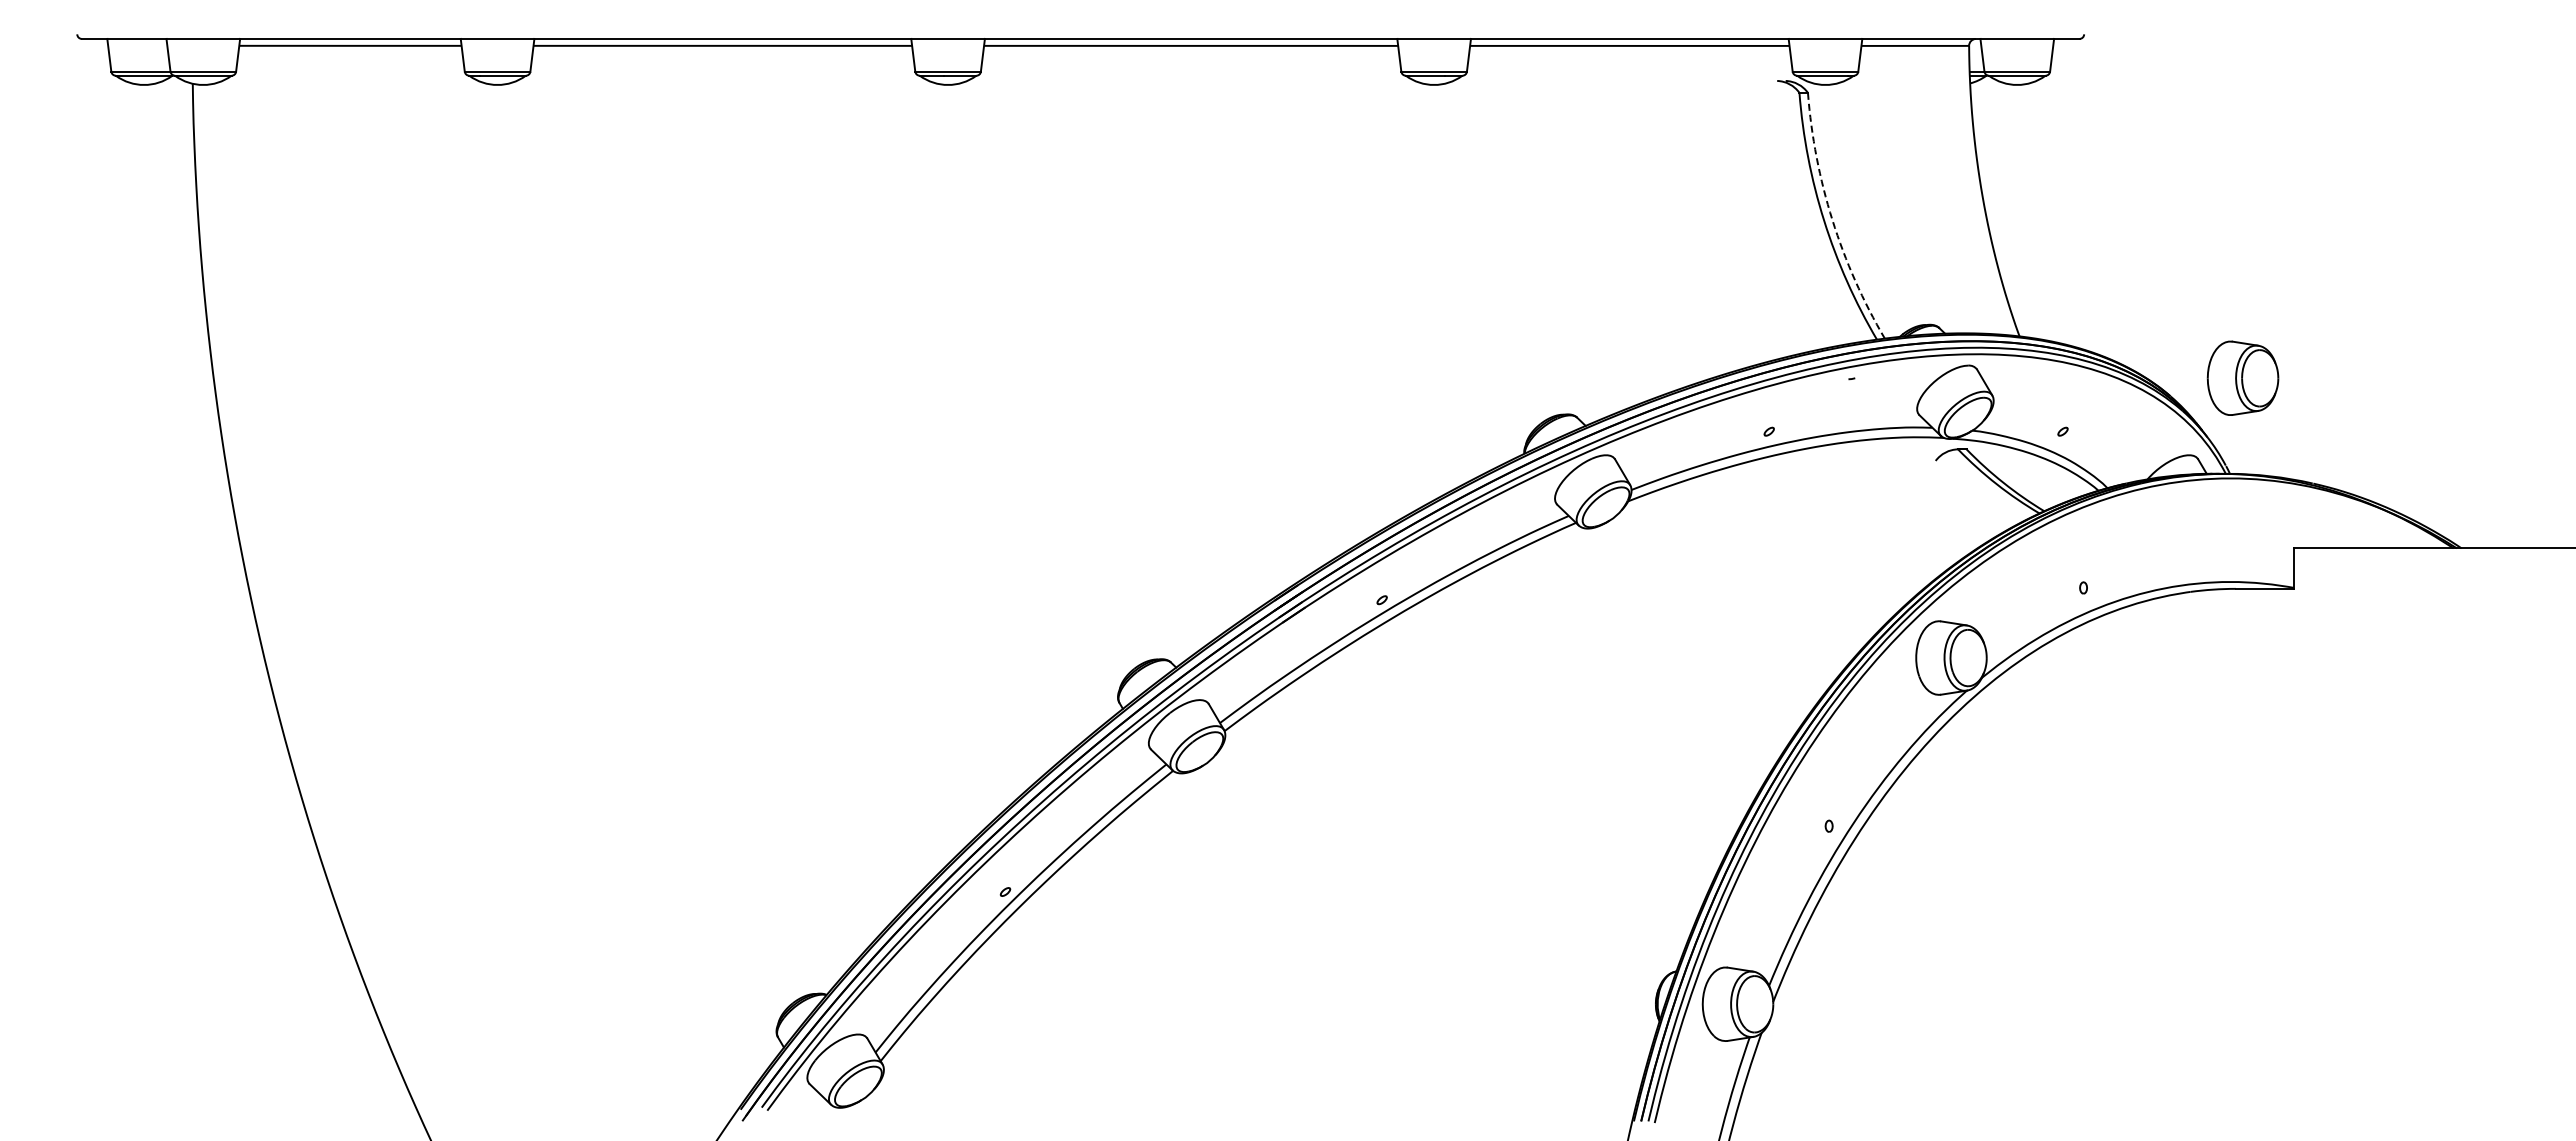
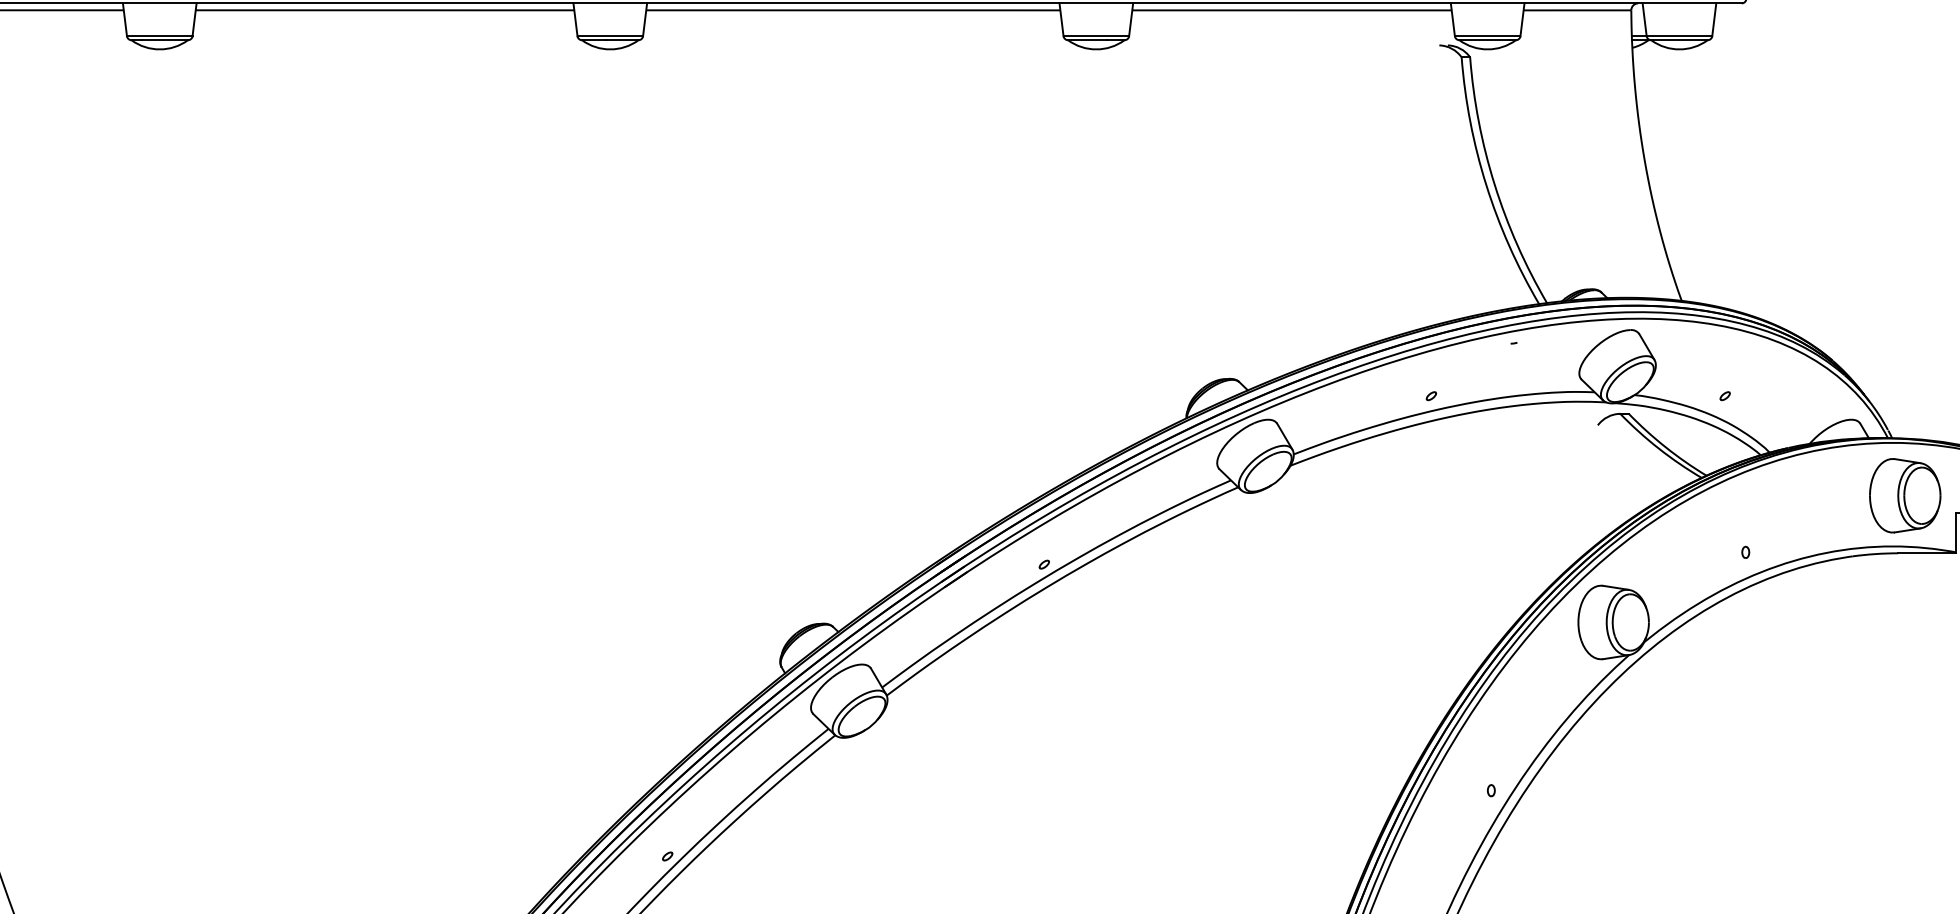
arc: (1832, 220) -> (1494, 184), dashed -> solid
part: (2242, 377) -> (1904, 494), moved

